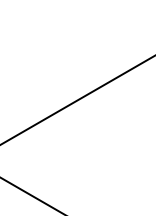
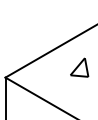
hatch: (110, 142) -> (79, 67), added

